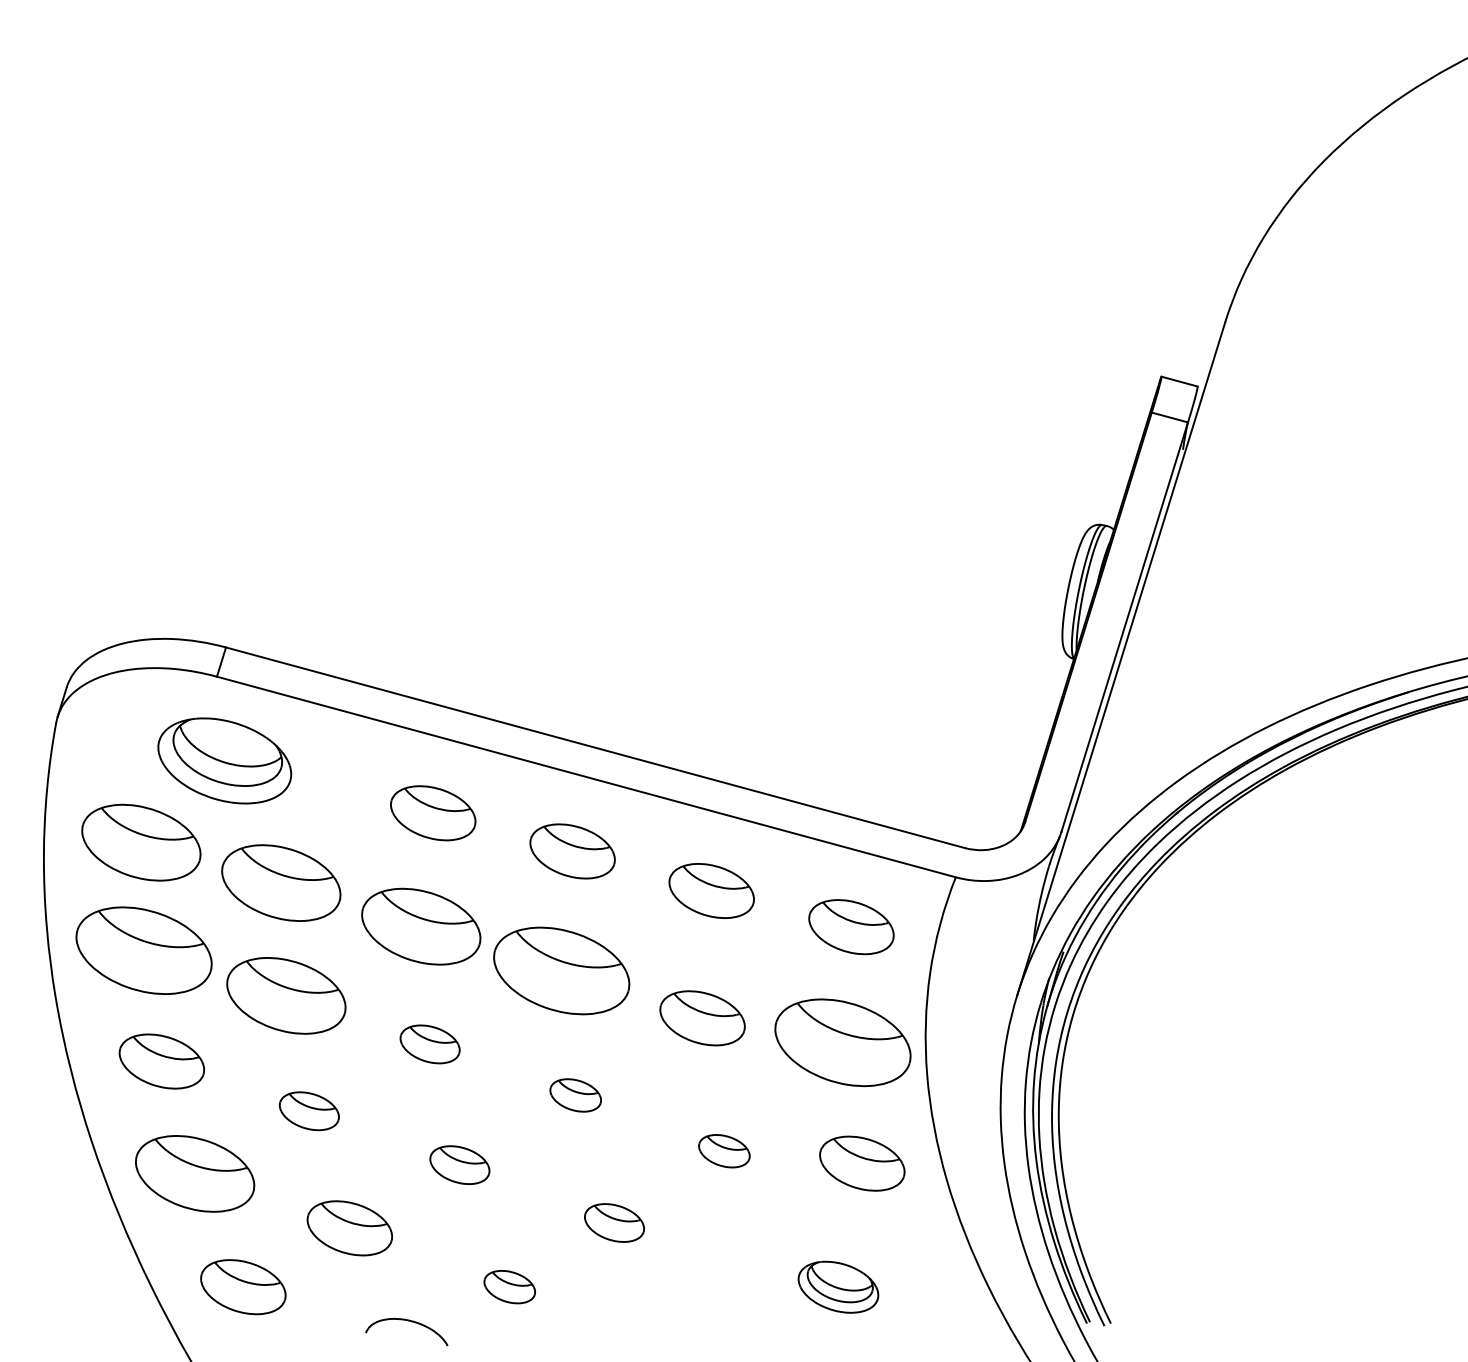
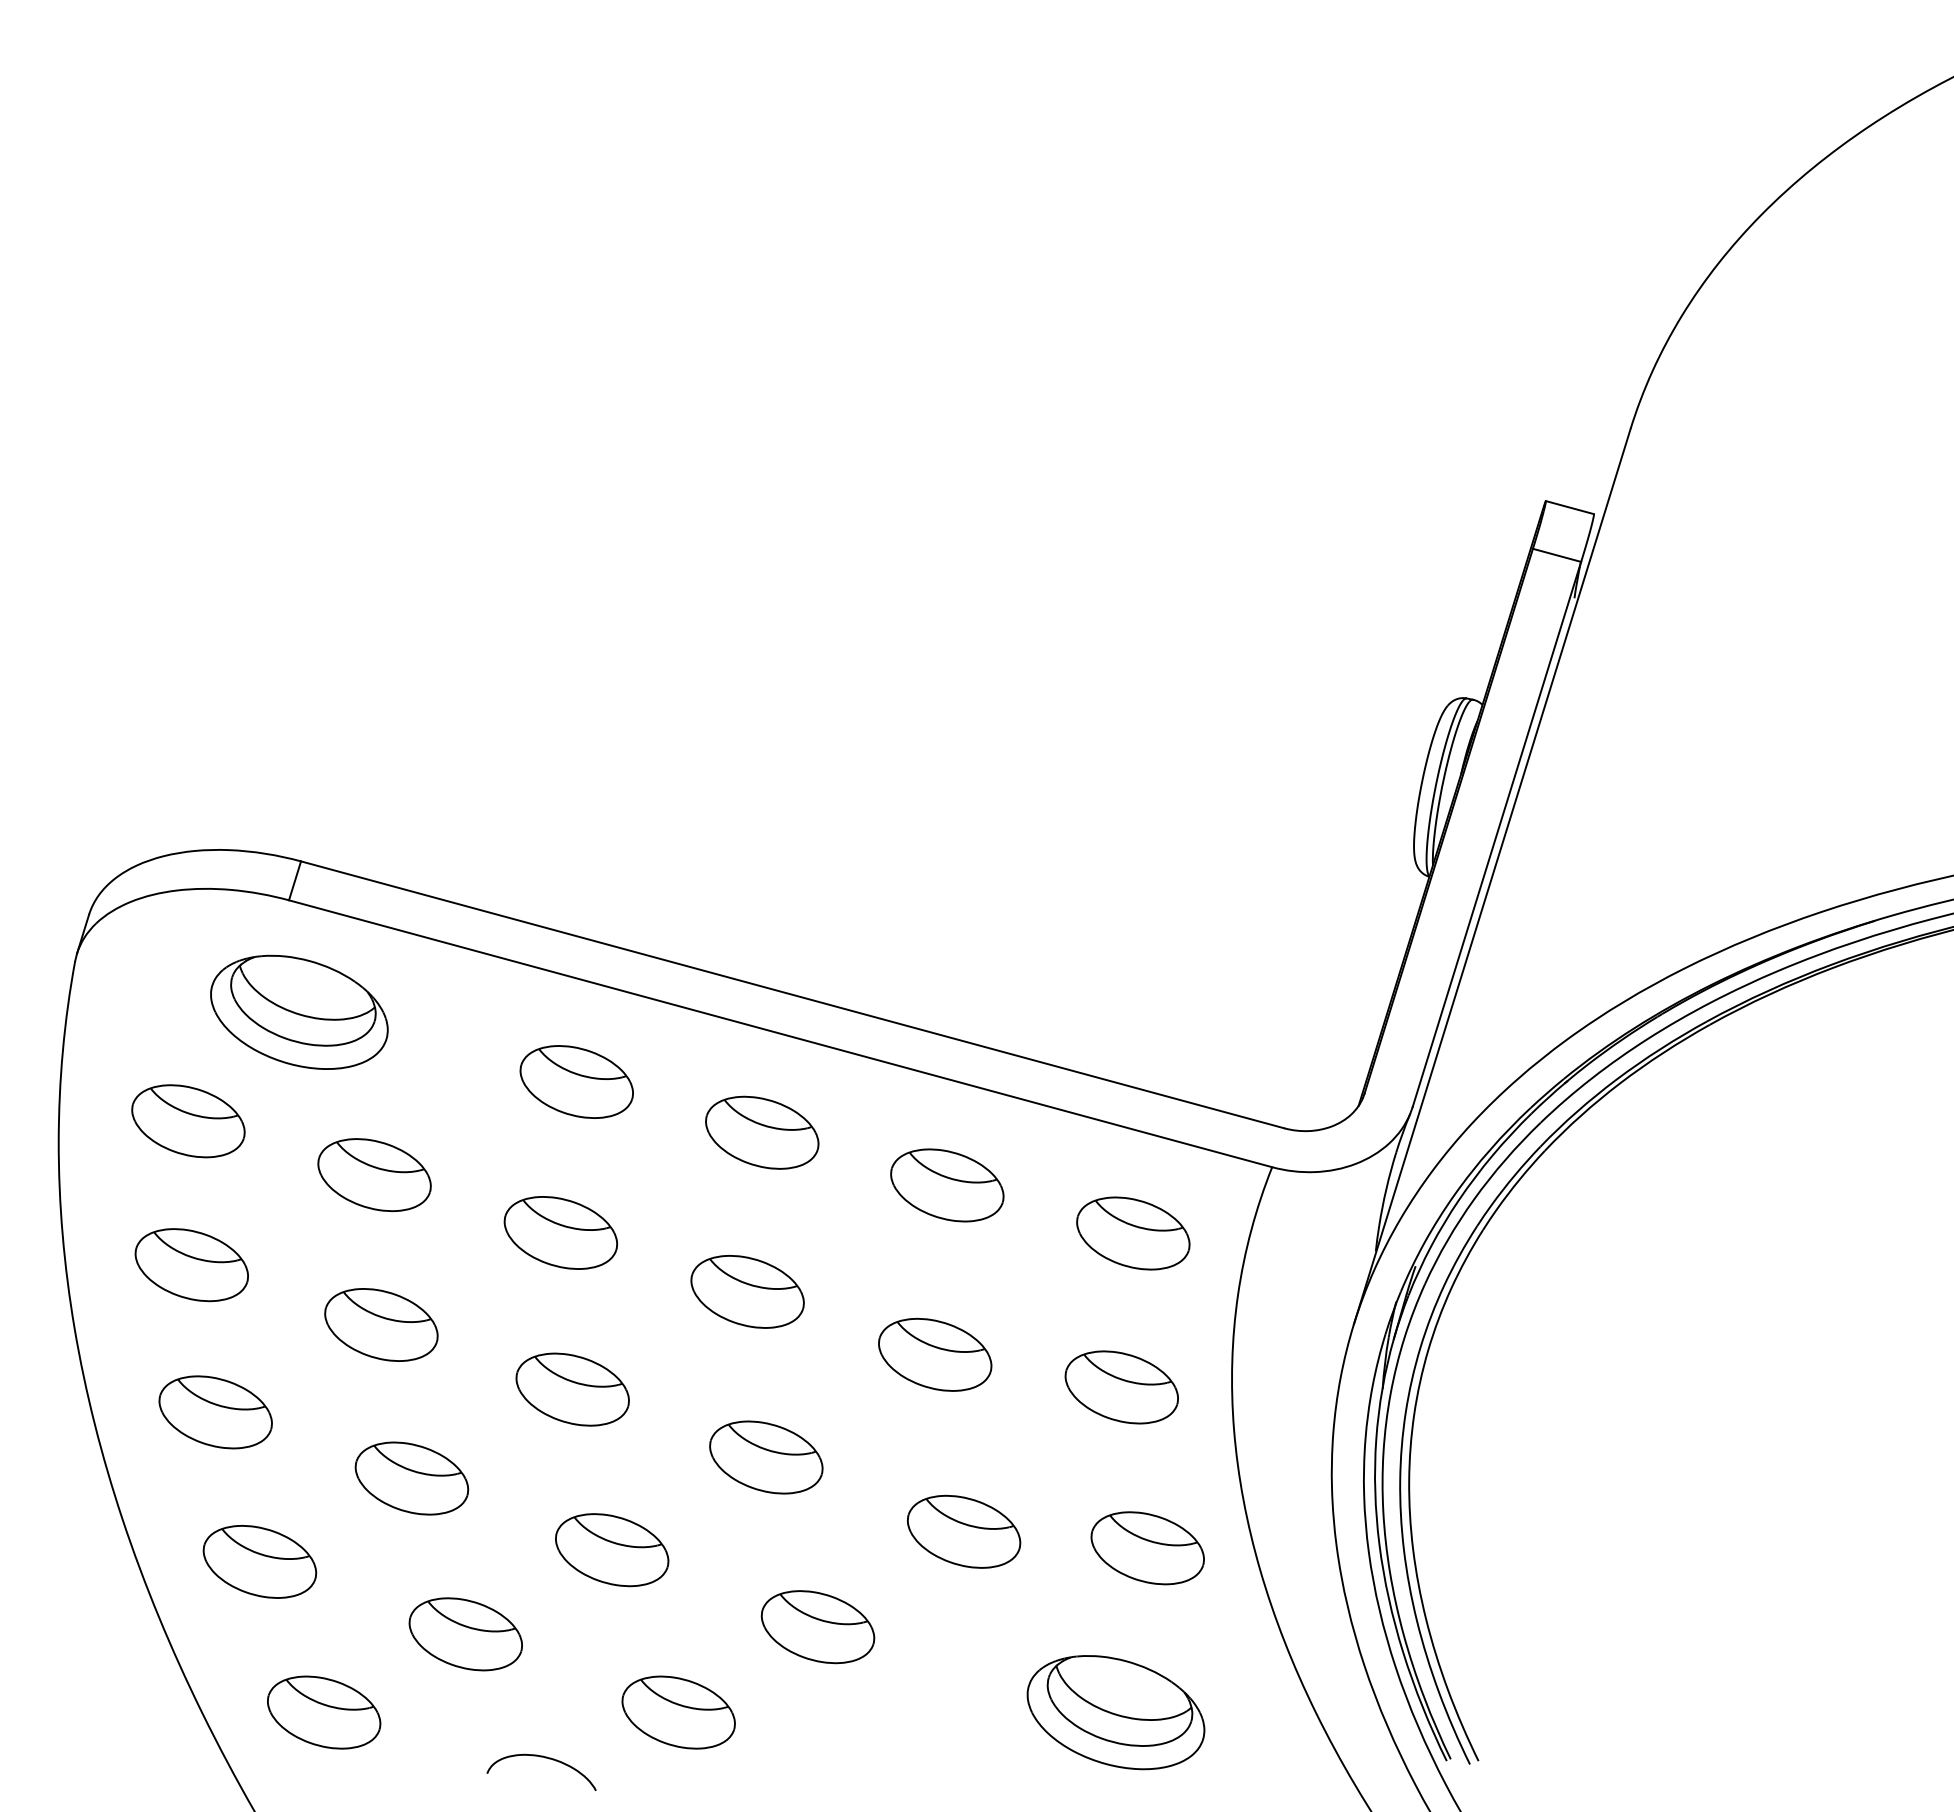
part: (141, 842) -> (188, 1121), size x0.71
part: (281, 883) -> (374, 1175), size x0.71
part: (421, 926) -> (560, 1232), size x0.71
part: (143, 951) -> (191, 1265), size x0.62
part: (561, 970) -> (747, 1291), size x0.62
part: (286, 995) -> (381, 1324), size x0.71
part: (842, 1042) -> (1121, 1387), size x0.62
part: (430, 1044) -> (572, 1389), size x1.43
part: (575, 1095) -> (766, 1457), size x1.67
part: (309, 1111) -> (411, 1478), size x1.43
part: (724, 1151) -> (964, 1531), size x1.67
part: (460, 1165) -> (612, 1550), size x1.43
part: (194, 1173) -> (259, 1561), size x0.71
part: (614, 1223) -> (817, 1627), size x1.43
part: (509, 1287) -> (678, 1712), size x1.67
part: (838, 1287) -> (1115, 1712), size x1.67

